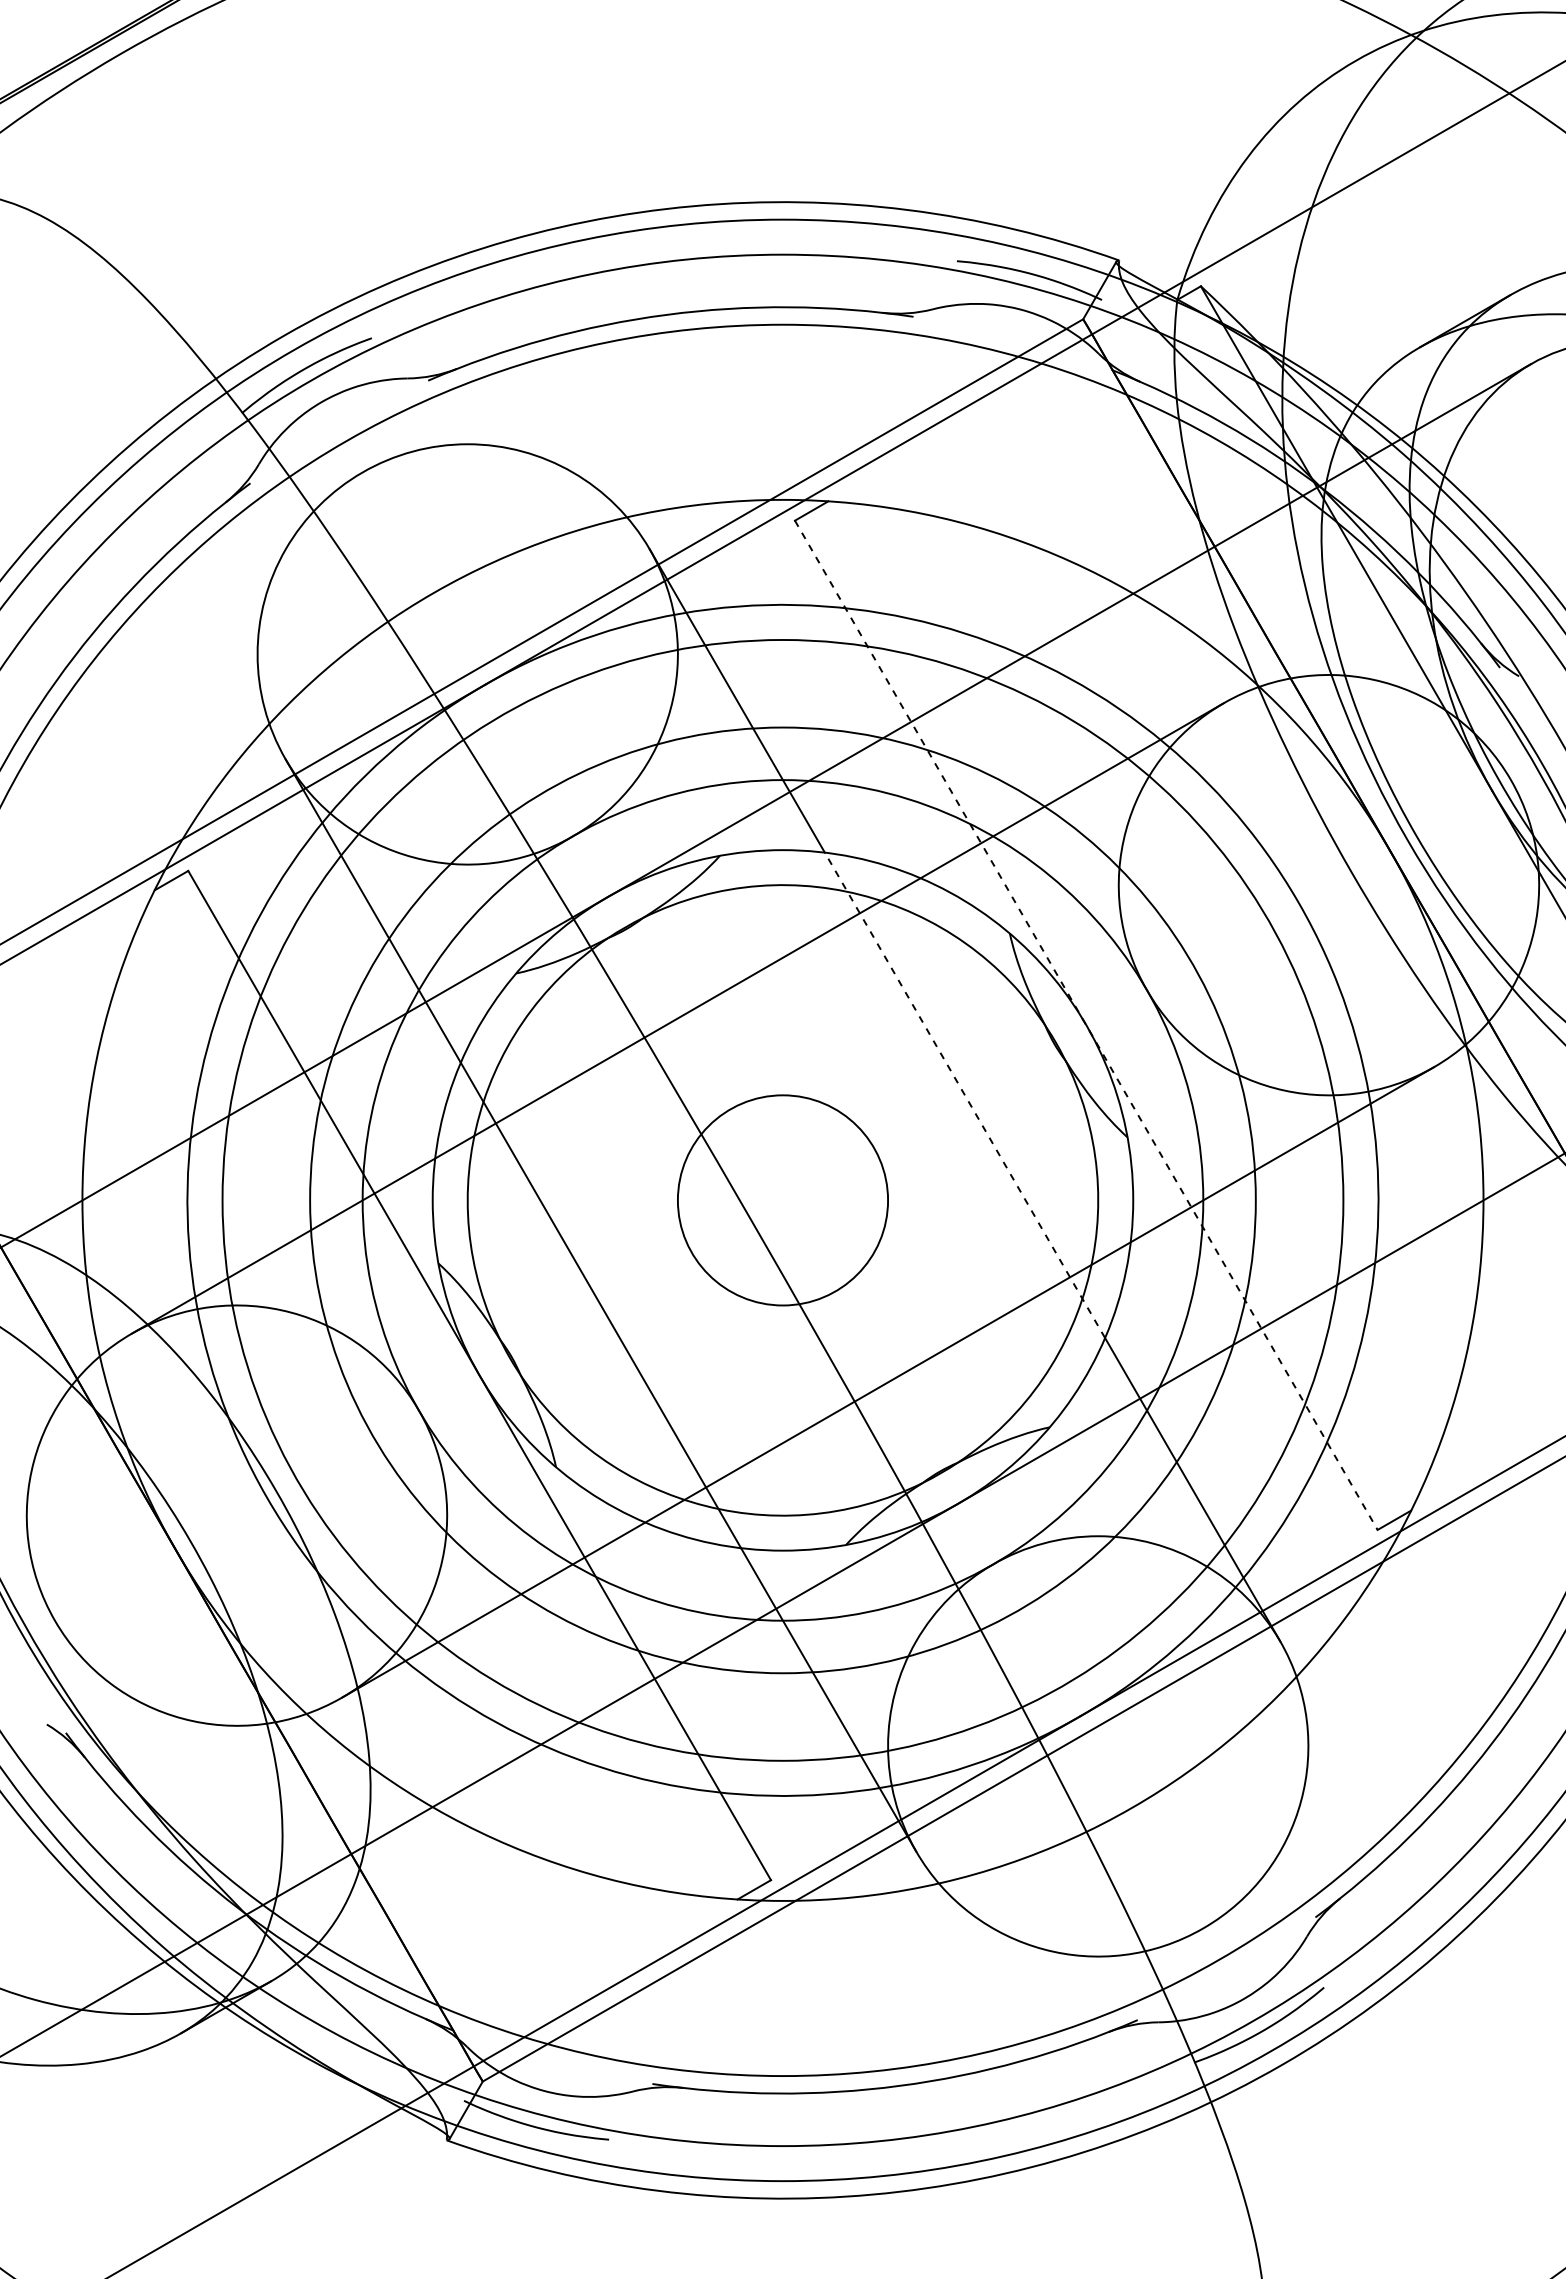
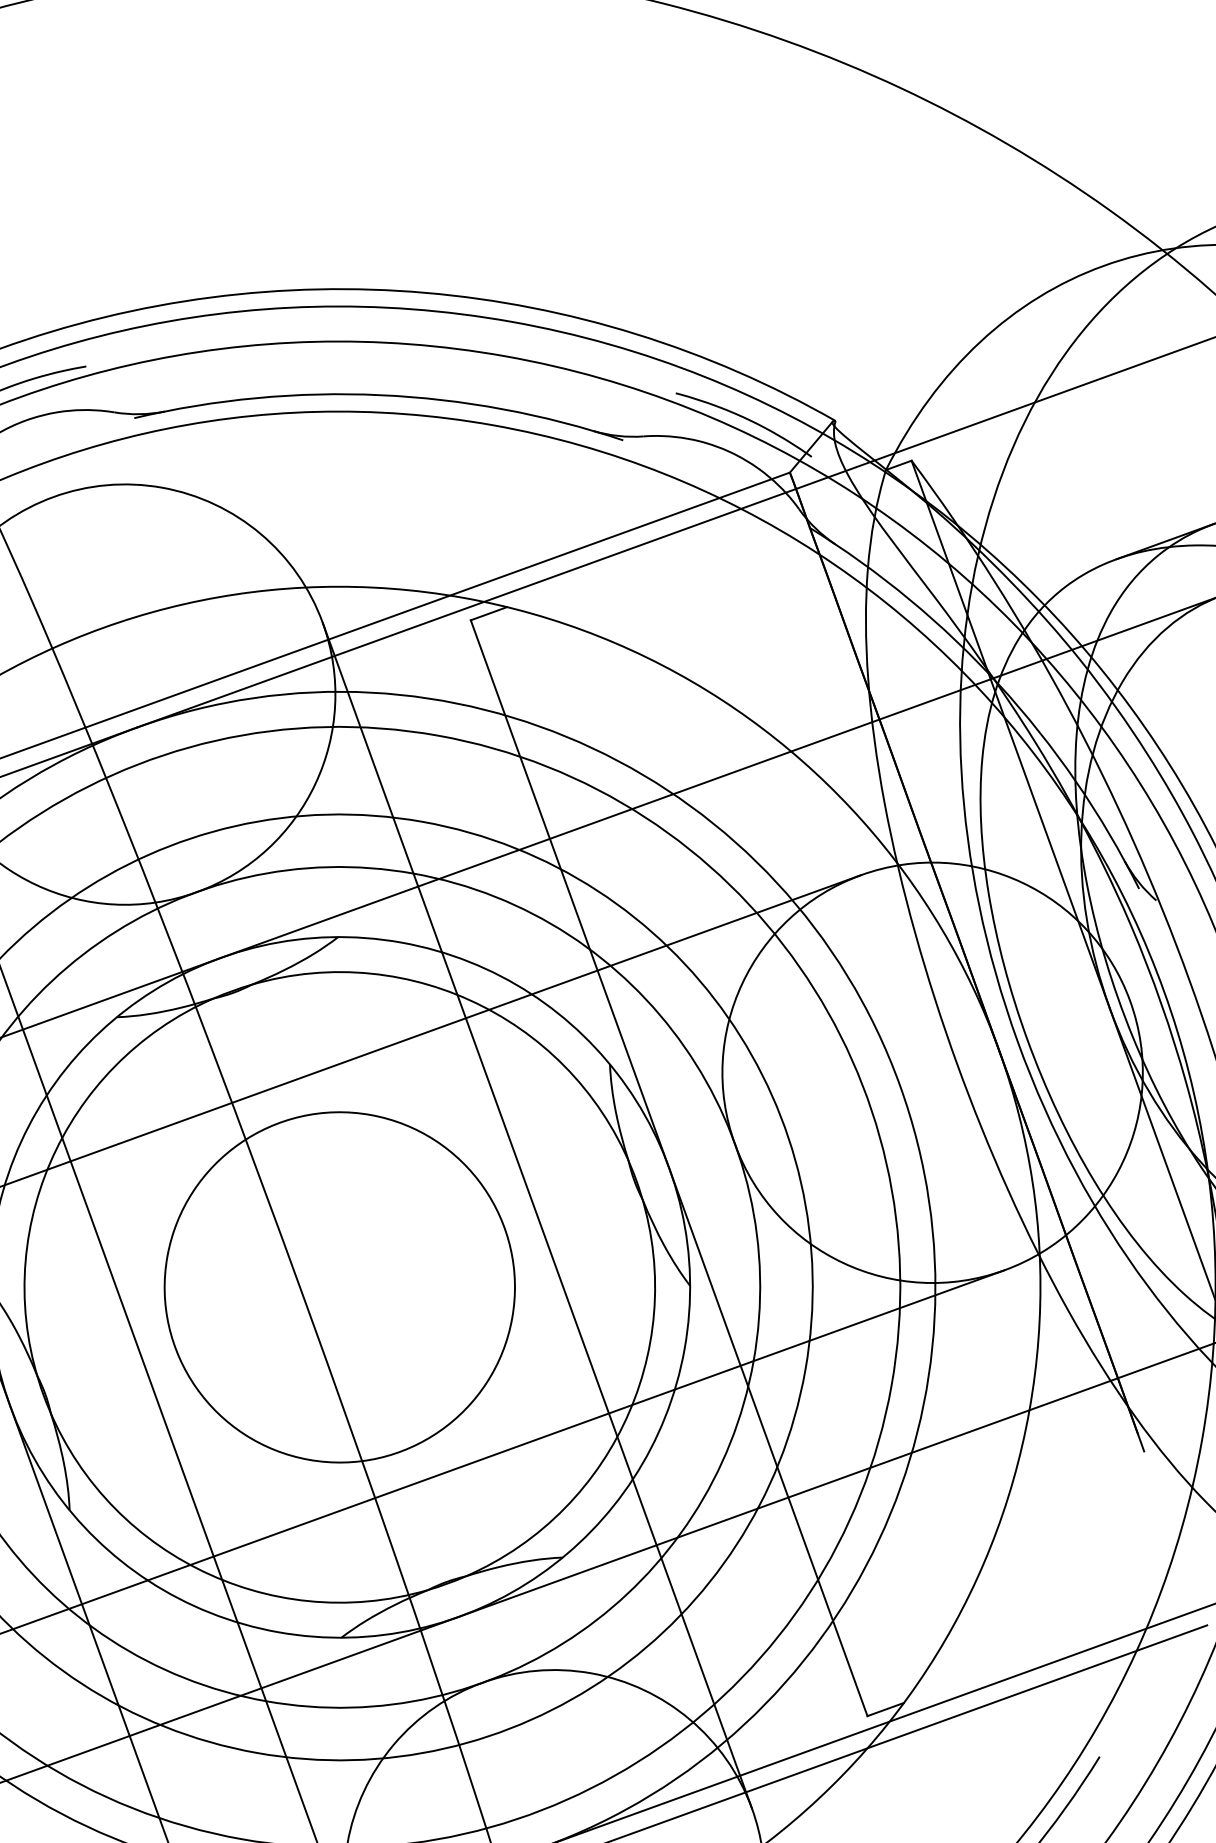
line: (1086, 1025) -> (669, 1168), dashed -> solid
line: (964, 1094) -> (537, 1214), dashed -> solid
circle: (782, 1200) -> (339, 1287), size x1.67

